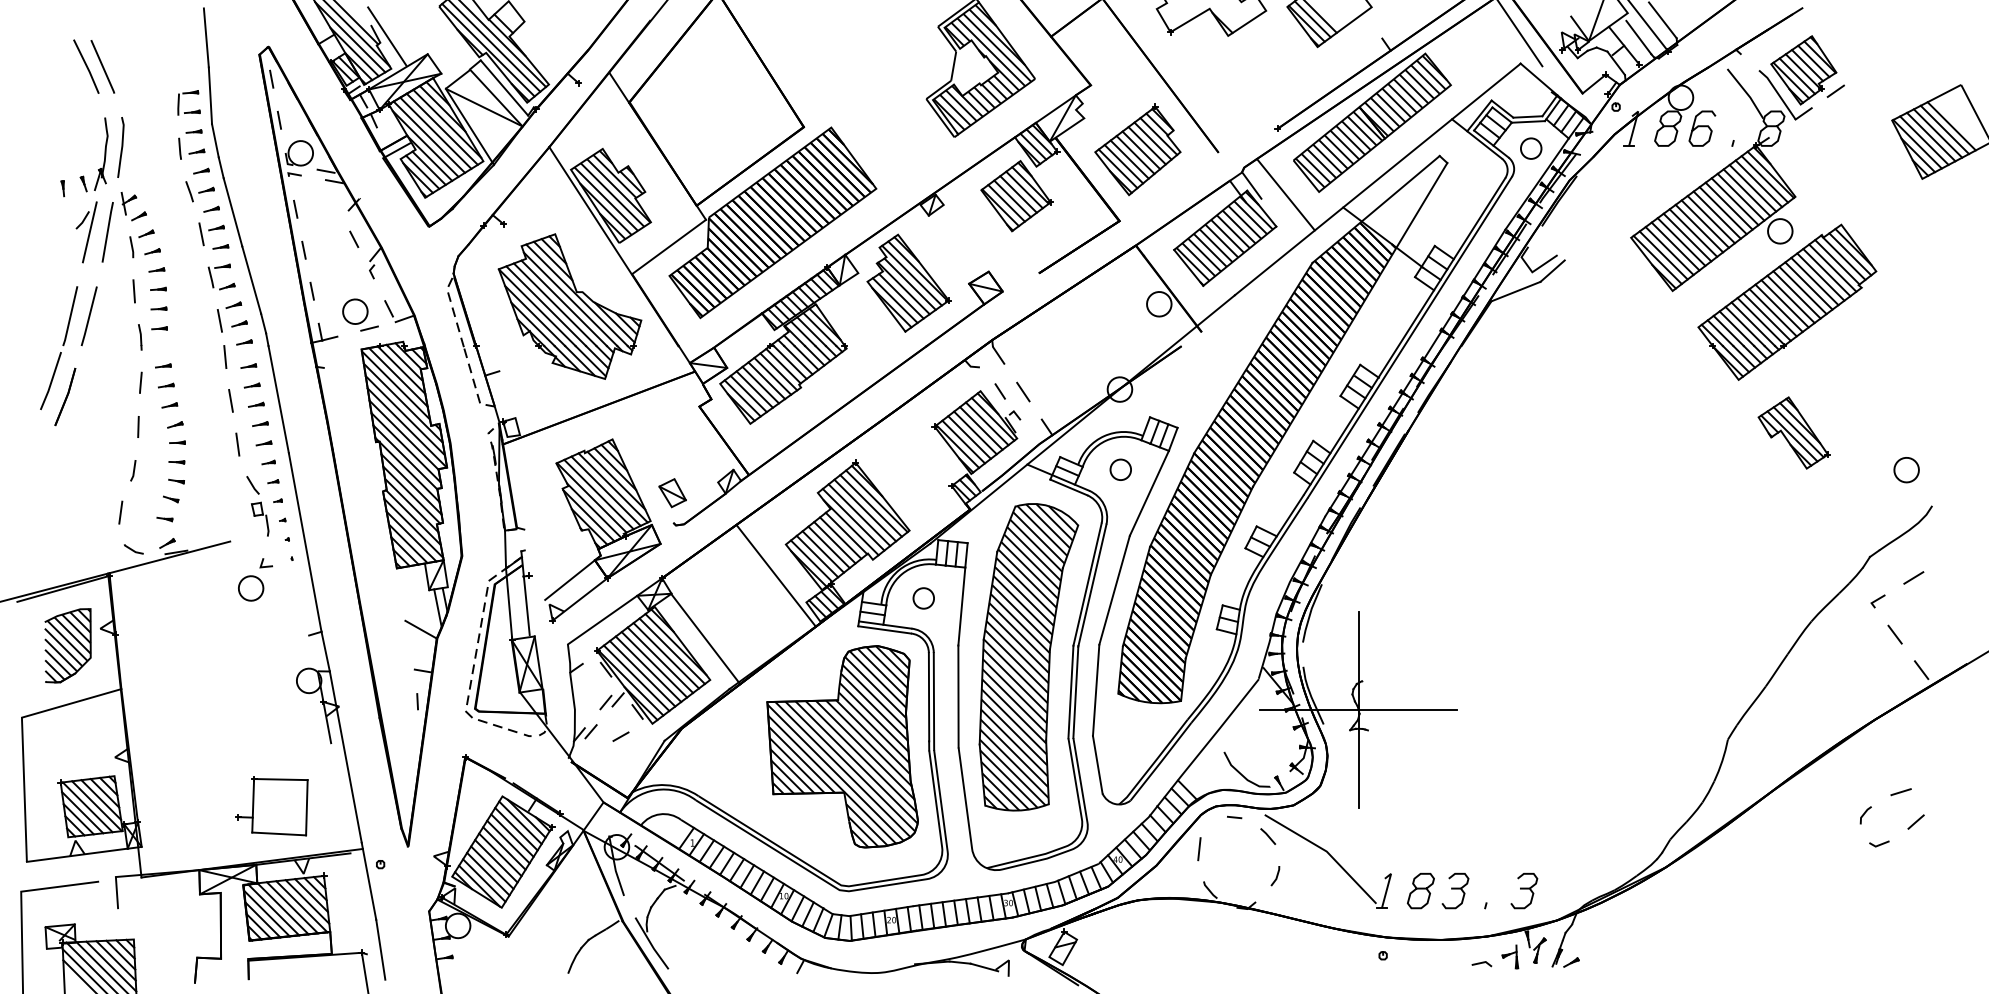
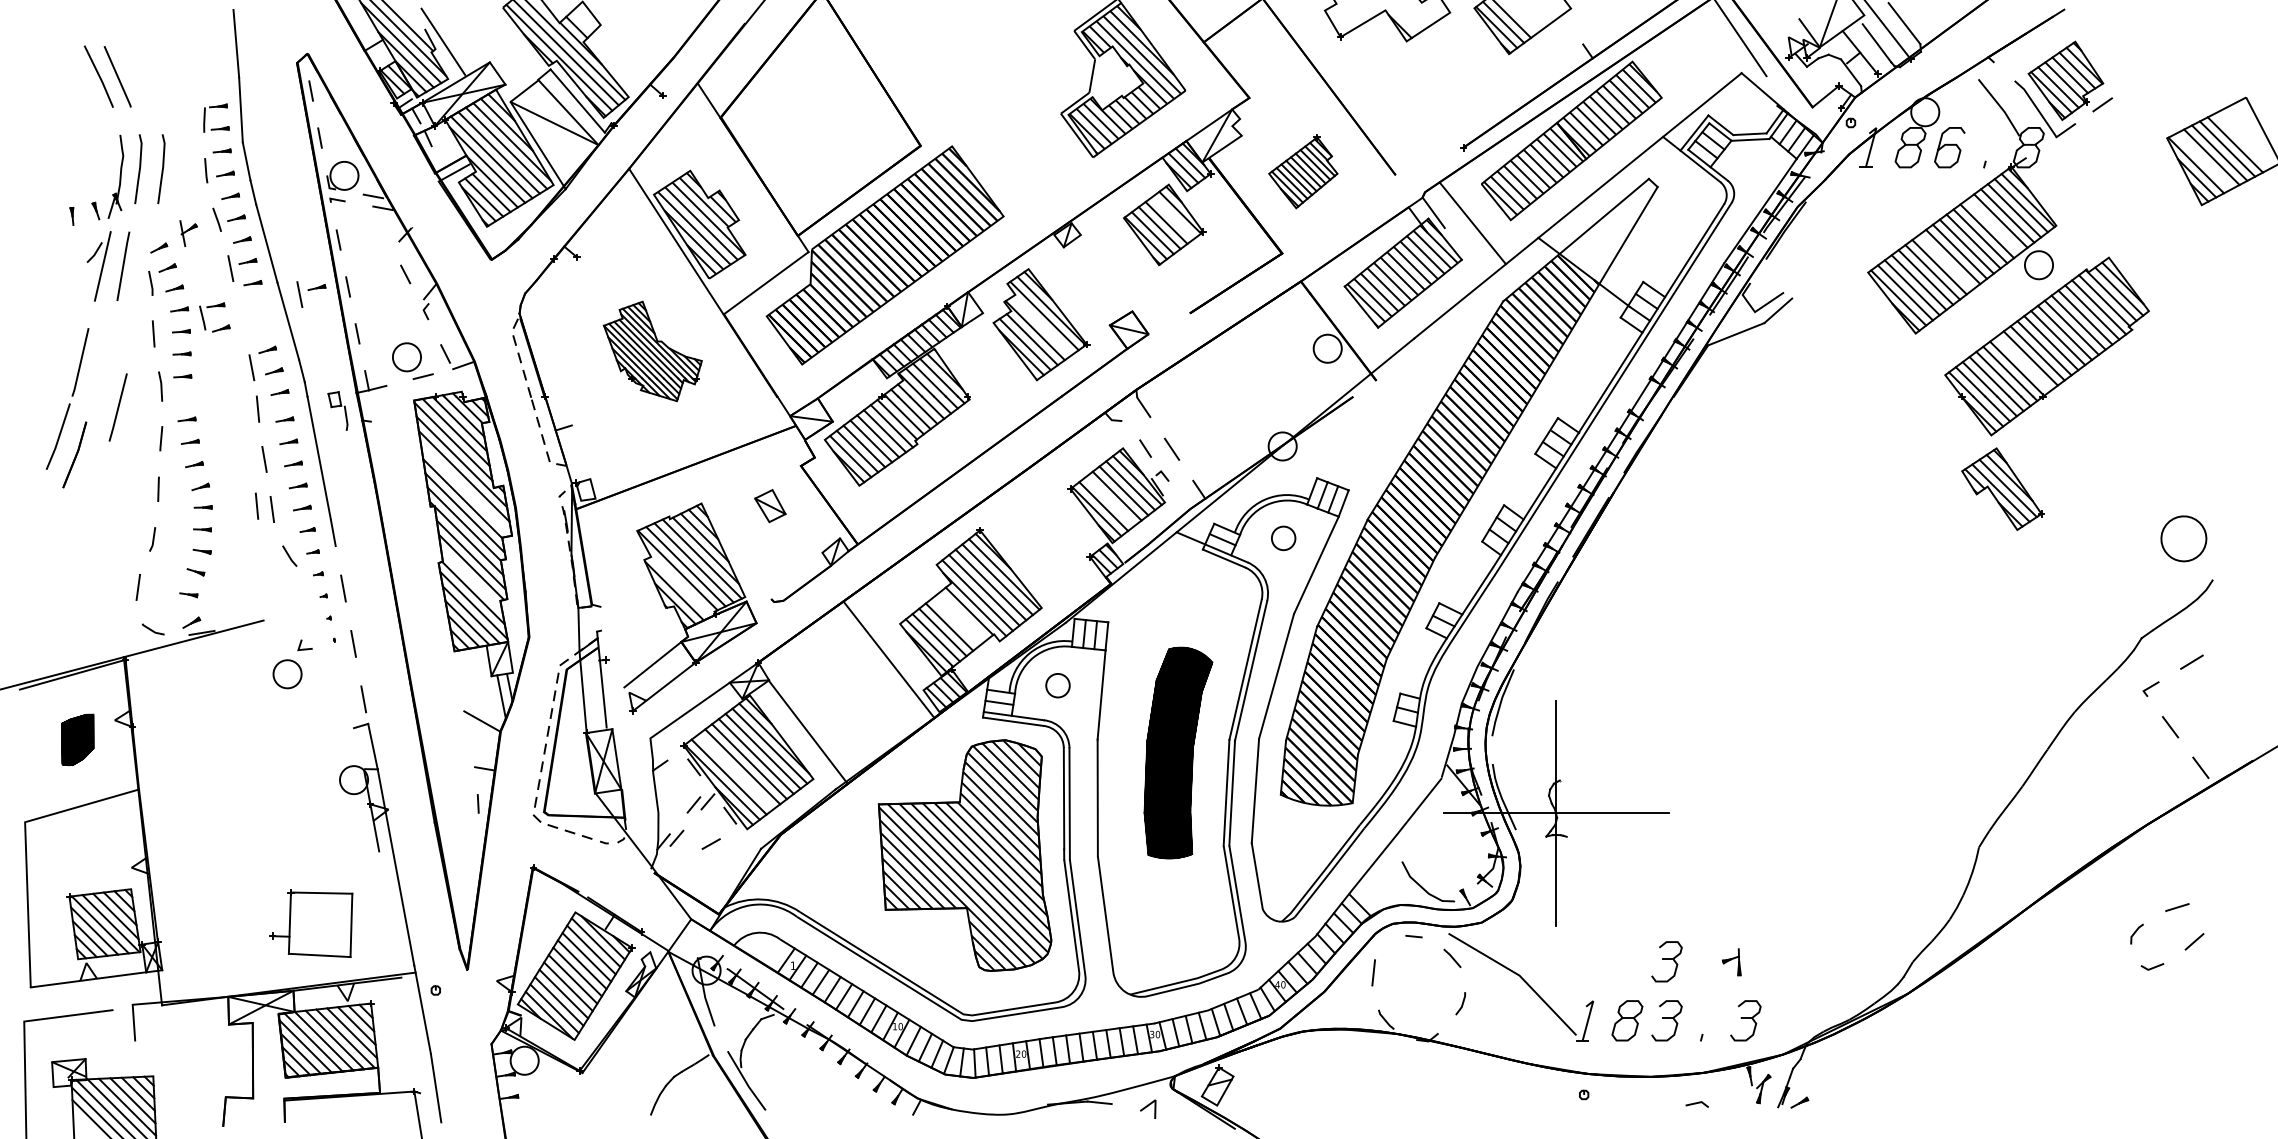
line: (1923, 140) -> (2203, 161), removed
curve: (141, 147) -> (162, 169), added
circle: (1531, 148) -> (1753, 170), removed
part: (1138, 149) -> (1303, 171), size x0.7
line: (1024, 189) -> (1173, 217), removed
line: (1740, 196) -> (1993, 225), removed
part: (128, 203) -> (188, 233), moved
line: (1699, 228) -> (1946, 261), removed
part: (272, 256) -> (311, 294), added
part: (221, 268) -> (214, 307), moved
line: (910, 283) -> (1042, 325), removed
part: (569, 306) -> (652, 351), size x0.6
line: (88, 316) -> (117, 407), moved
line: (1766, 317) -> (2023, 363), removed
line: (407, 428) -> (466, 490), removed
part: (1793, 432) -> (2002, 488), moved
line: (969, 436) -> (1110, 500), removed
line: (224, 441) -> (257, 505), added
part: (1906, 469) -> (2183, 538), size x1.6
part: (672, 493) -> (770, 506), moved
line: (411, 504) -> (471, 578), removed
line: (594, 510) -> (680, 585), removed
part: (259, 518) -> (337, 410), moved
line: (840, 538) -> (962, 616), removed
line: (305, 542) -> (349, 621), solid -> dashed
line: (834, 542) -> (955, 621), removed
part: (67, 645) -> (77, 739), size x0.6
part: (1028, 656) -> (1178, 752), size x0.6
line: (642, 673) -> (735, 771), removed
part: (1455, 839) -> (1666, 961), added
part: (1510, 957) -> (1731, 962), moved
line: (984, 967) -> (1127, 1108), removed

